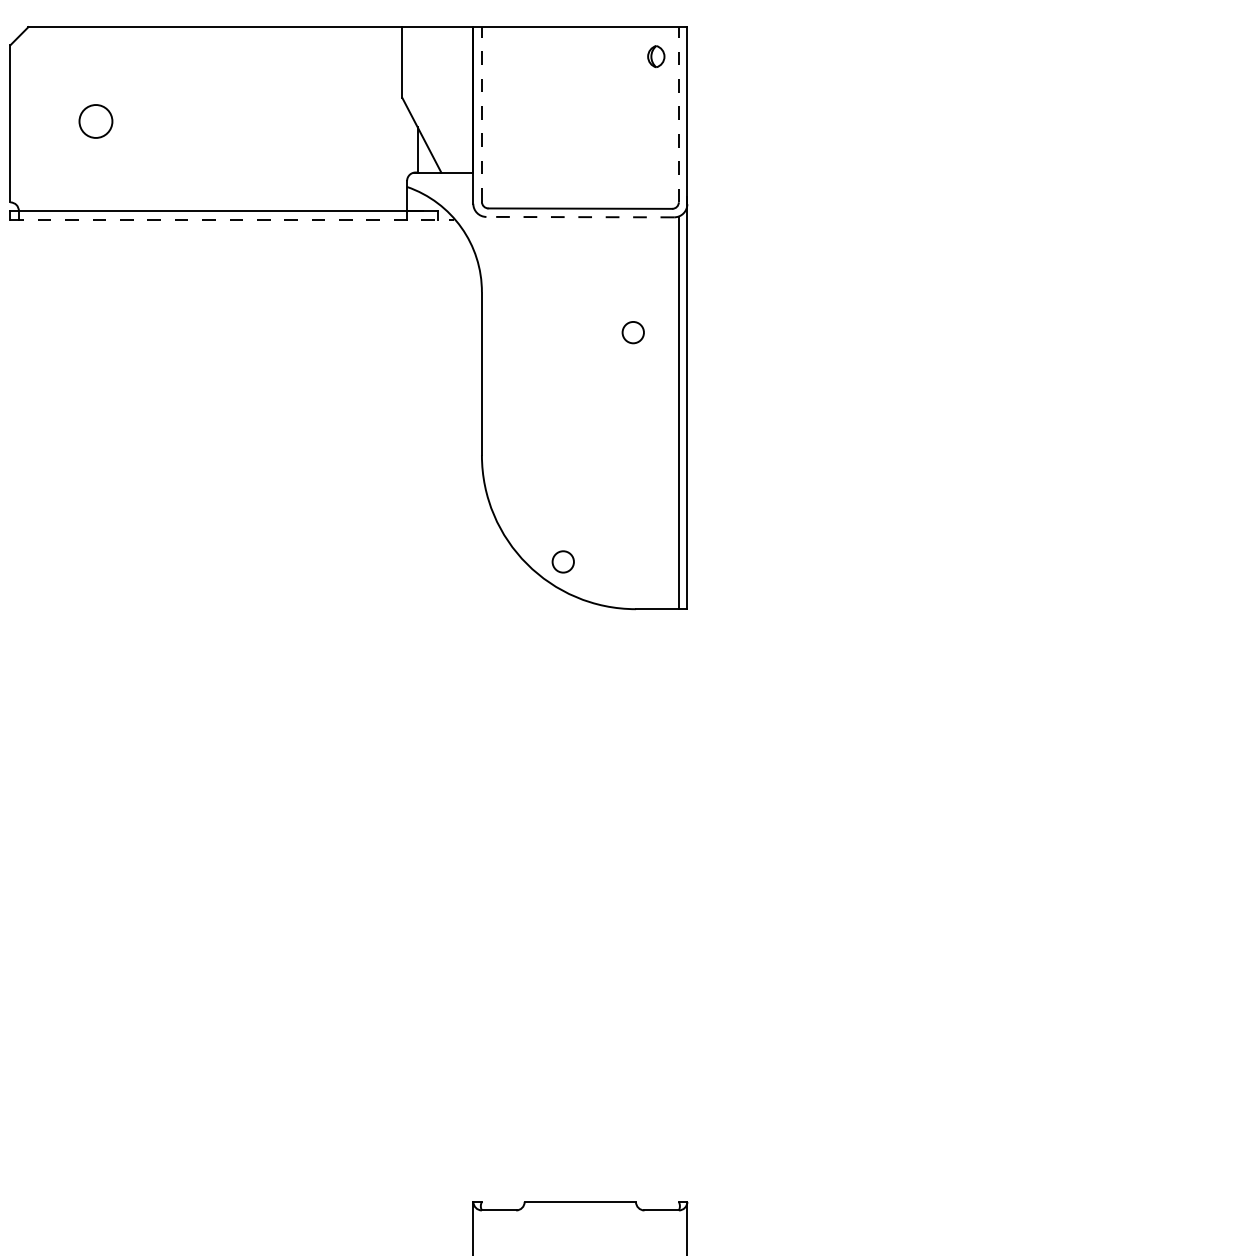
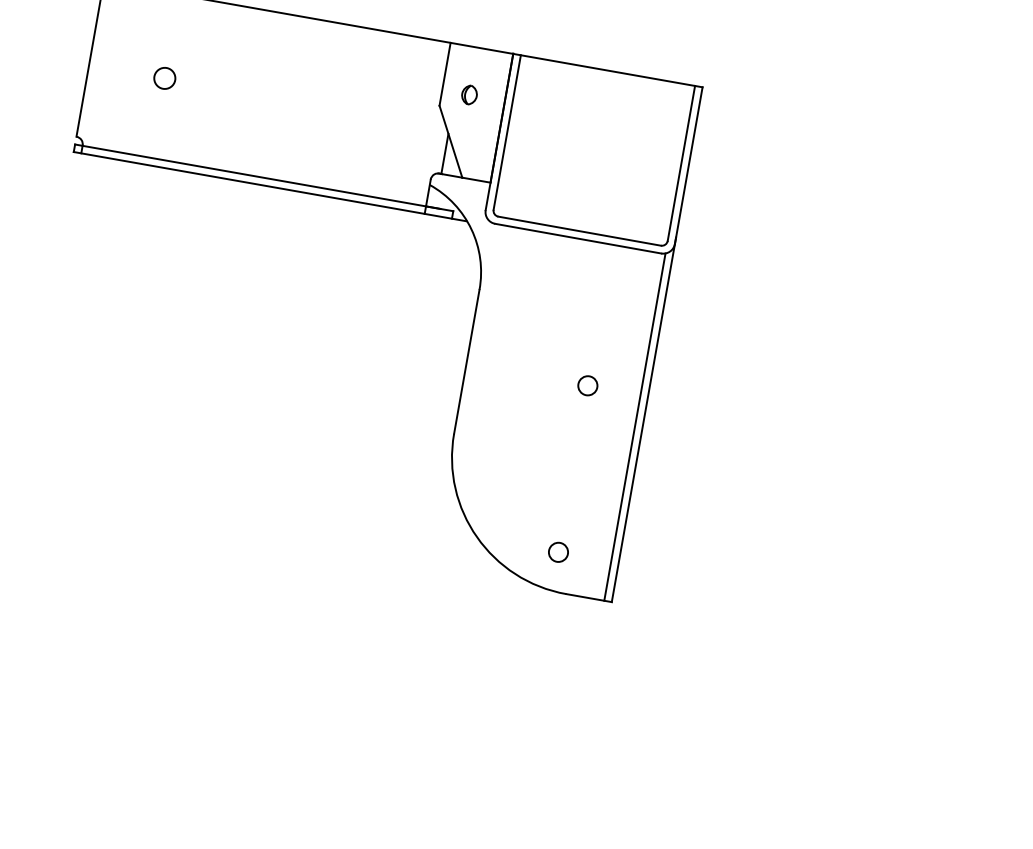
part: (656, 56) -> (469, 94), moved
line: (481, 114) -> (506, 132), dashed -> solid
line: (678, 114) -> (681, 163), dashed -> solid
circle: (95, 120) -> (164, 77), size x0.71
line: (580, 217) -> (578, 239), dashed -> solid
line: (232, 219) -> (270, 186), dashed -> solid
circle: (632, 332) -> (587, 385), moved
circle: (562, 561) -> (557, 551), moved

